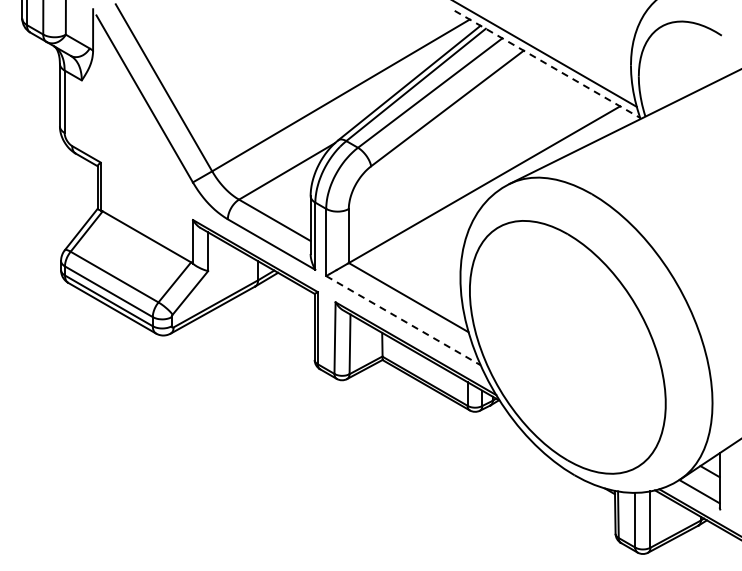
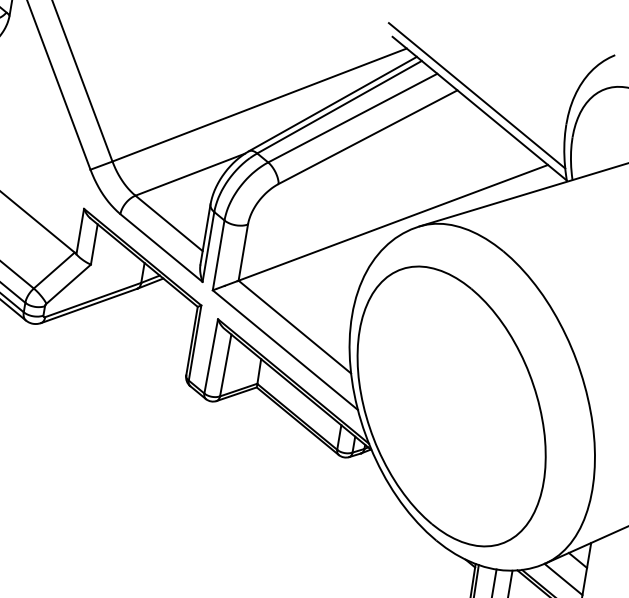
line: (547, 64) -> (479, 108), dashed -> solid
line: (403, 320) -> (285, 349), dashed -> solid

